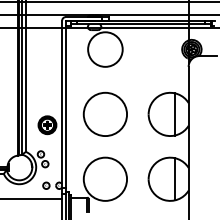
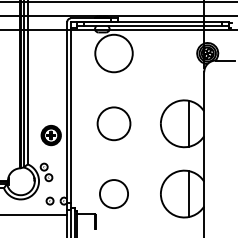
circle: (105, 114) -> (114, 123), size x0.7
circle: (105, 178) -> (114, 193), size x0.6

